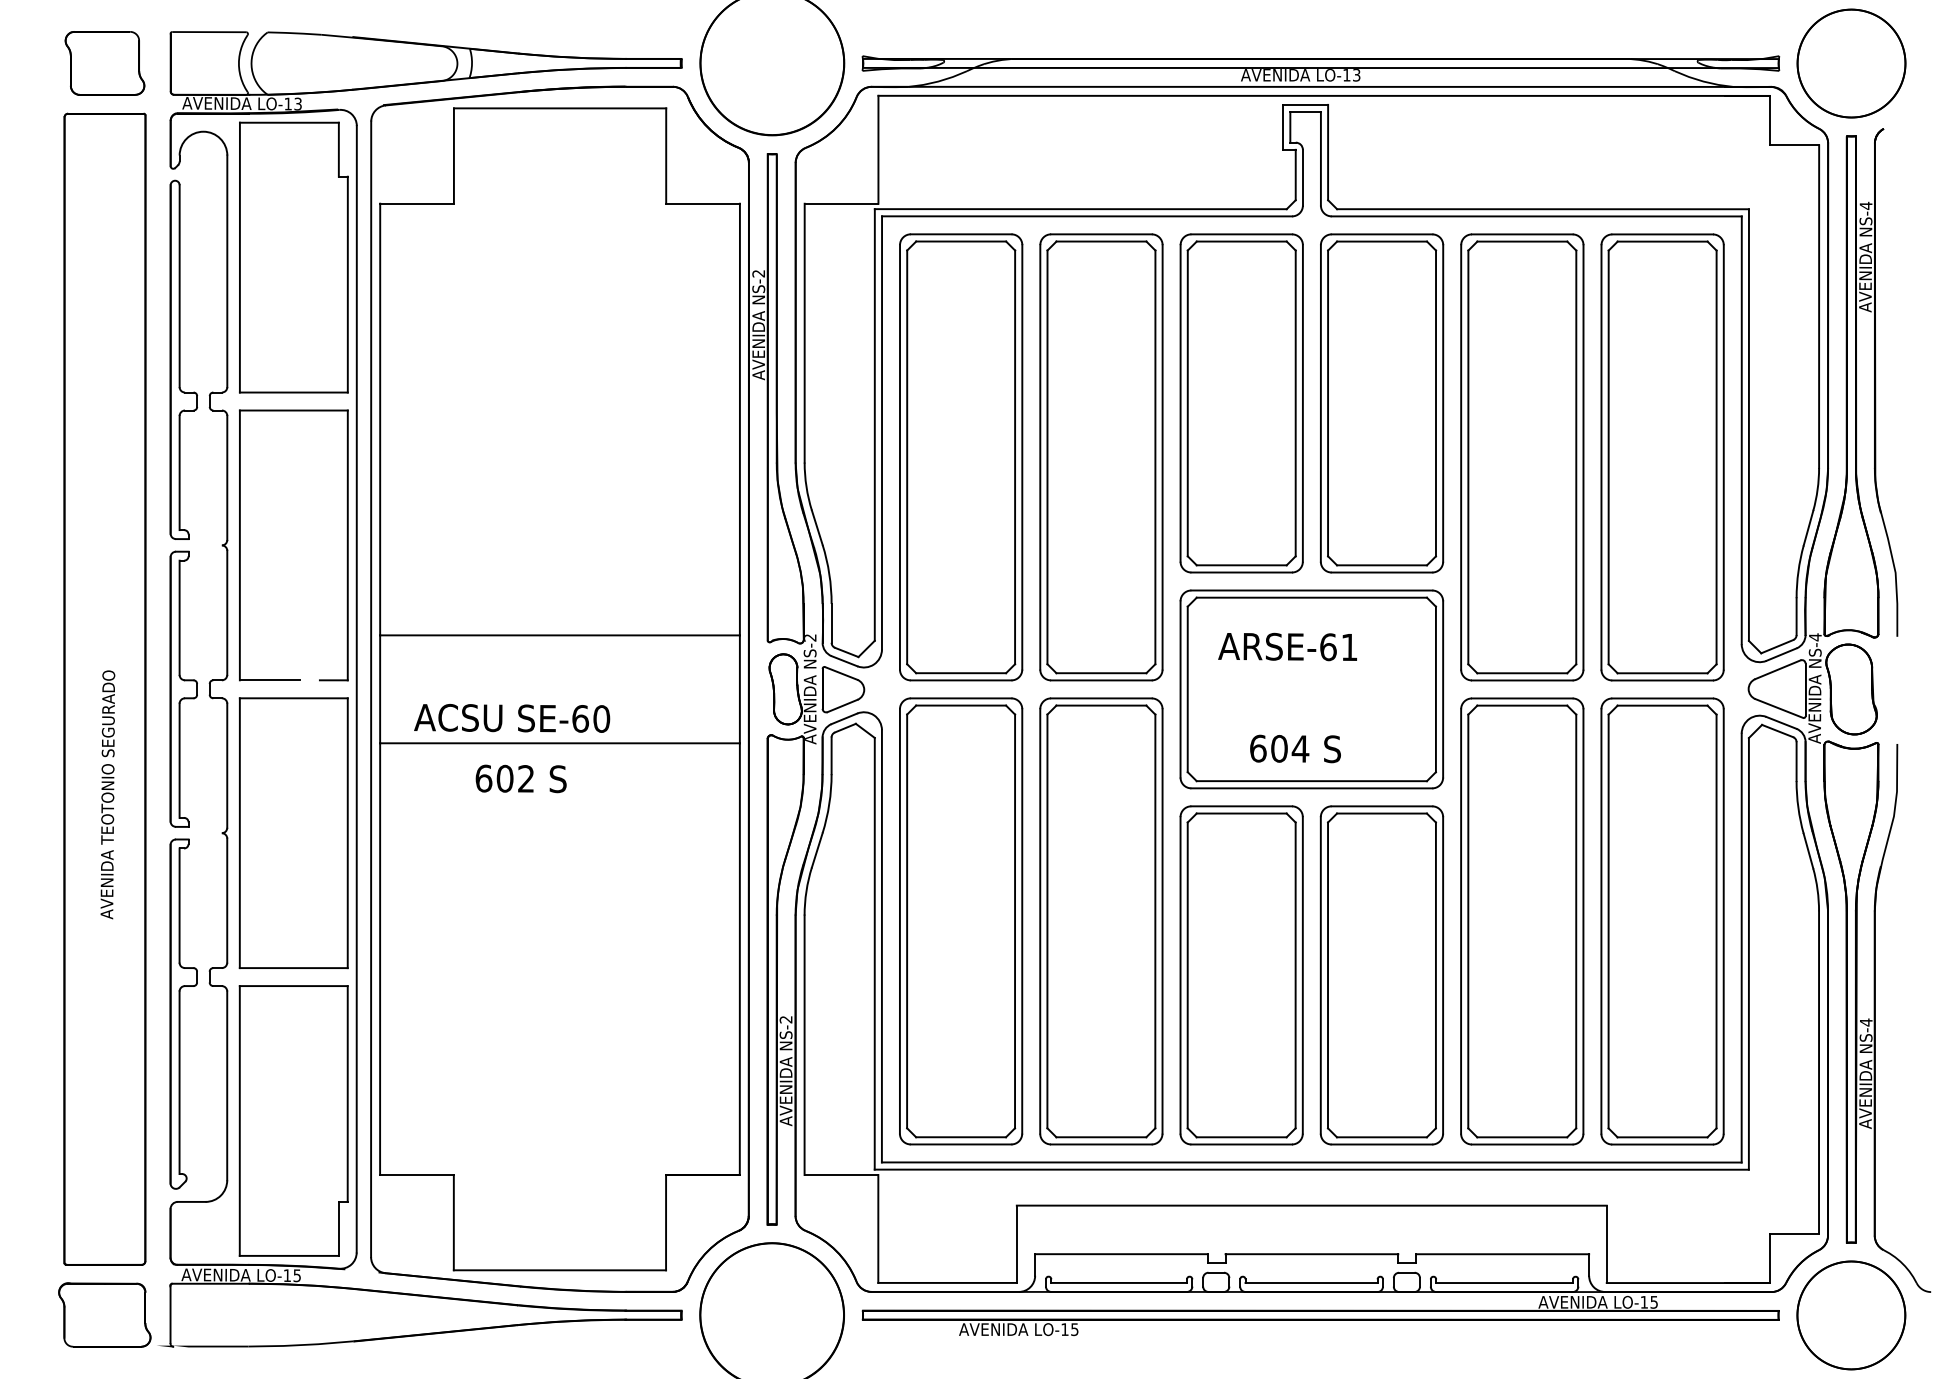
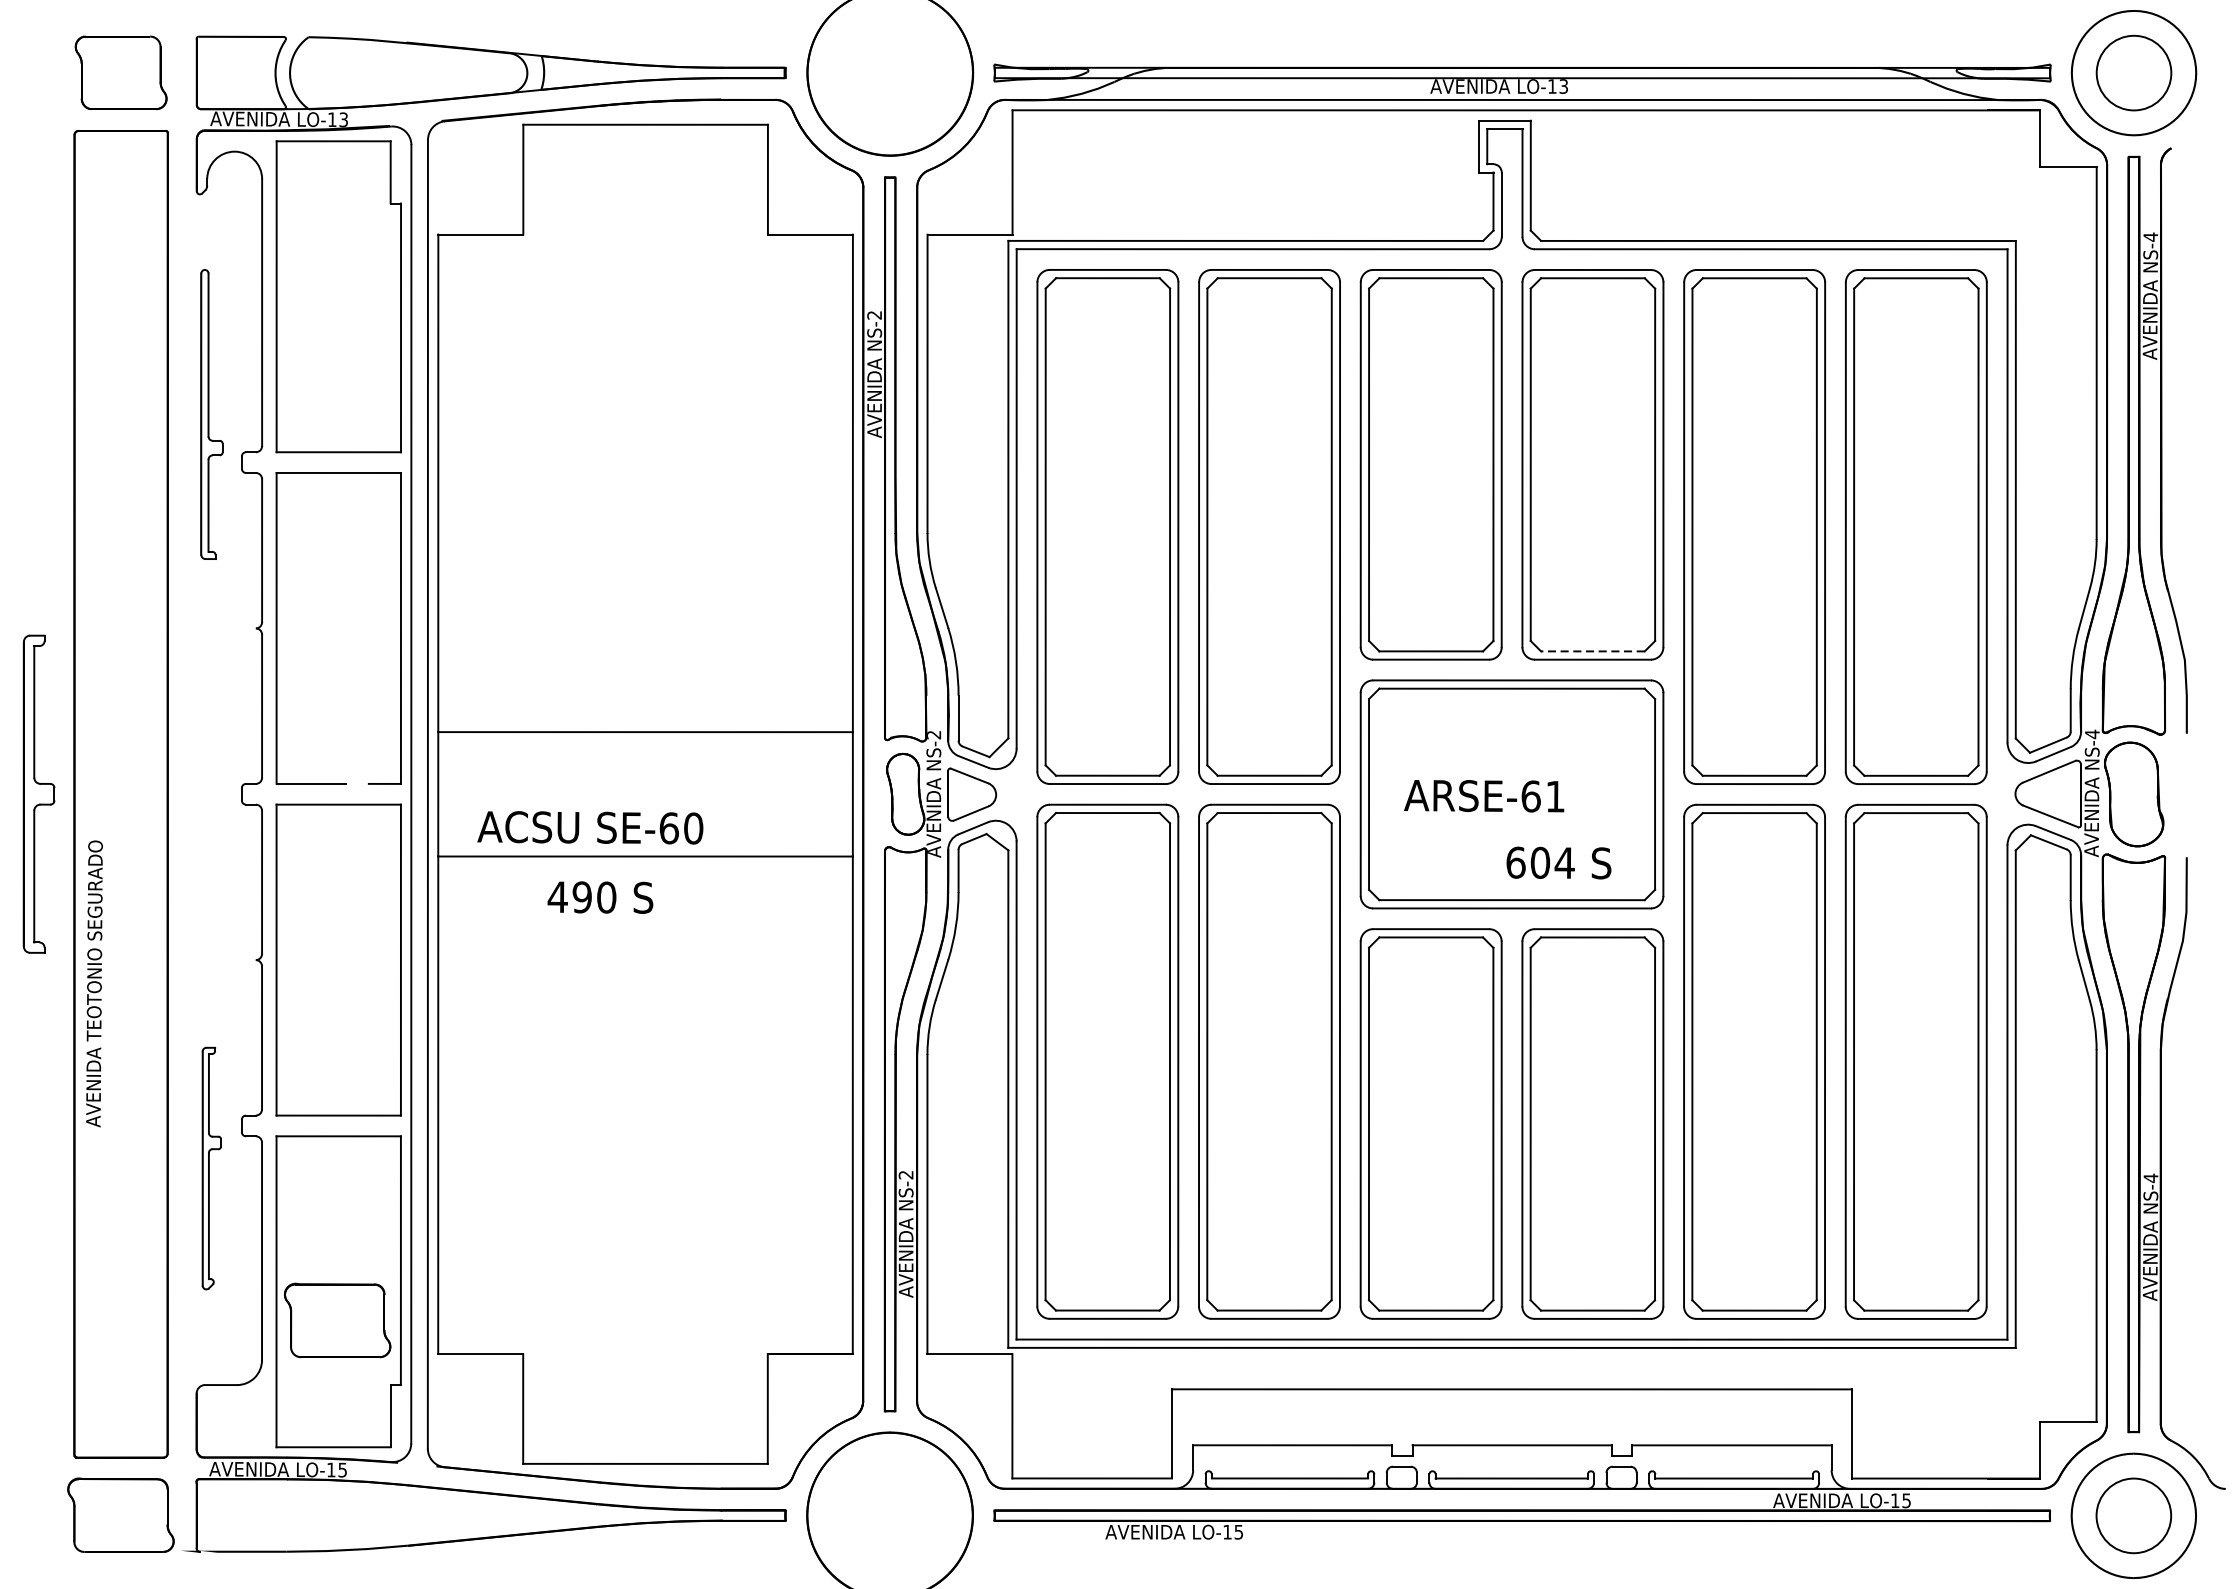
circle: (1851, 63) -> (2134, 73), size x0.6
part: (183, 359) -> (211, 414), size x0.7
line: (1382, 565) -> (1593, 651), solid -> dashed
text: (1287, 646) -> (1483, 795), moved
part: (183, 688) -> (38, 793), moved
text: (1295, 748) -> (1558, 862), moved
text: (504, 778) -> (581, 897), 602 -> 490
text: (107, 794) -> (94, 983), moved
part: (183, 1013) -> (211, 1167), size x0.6
part: (292, 1145) -> (337, 1320), added
circle: (1851, 1315) -> (2134, 1515), size x0.6

